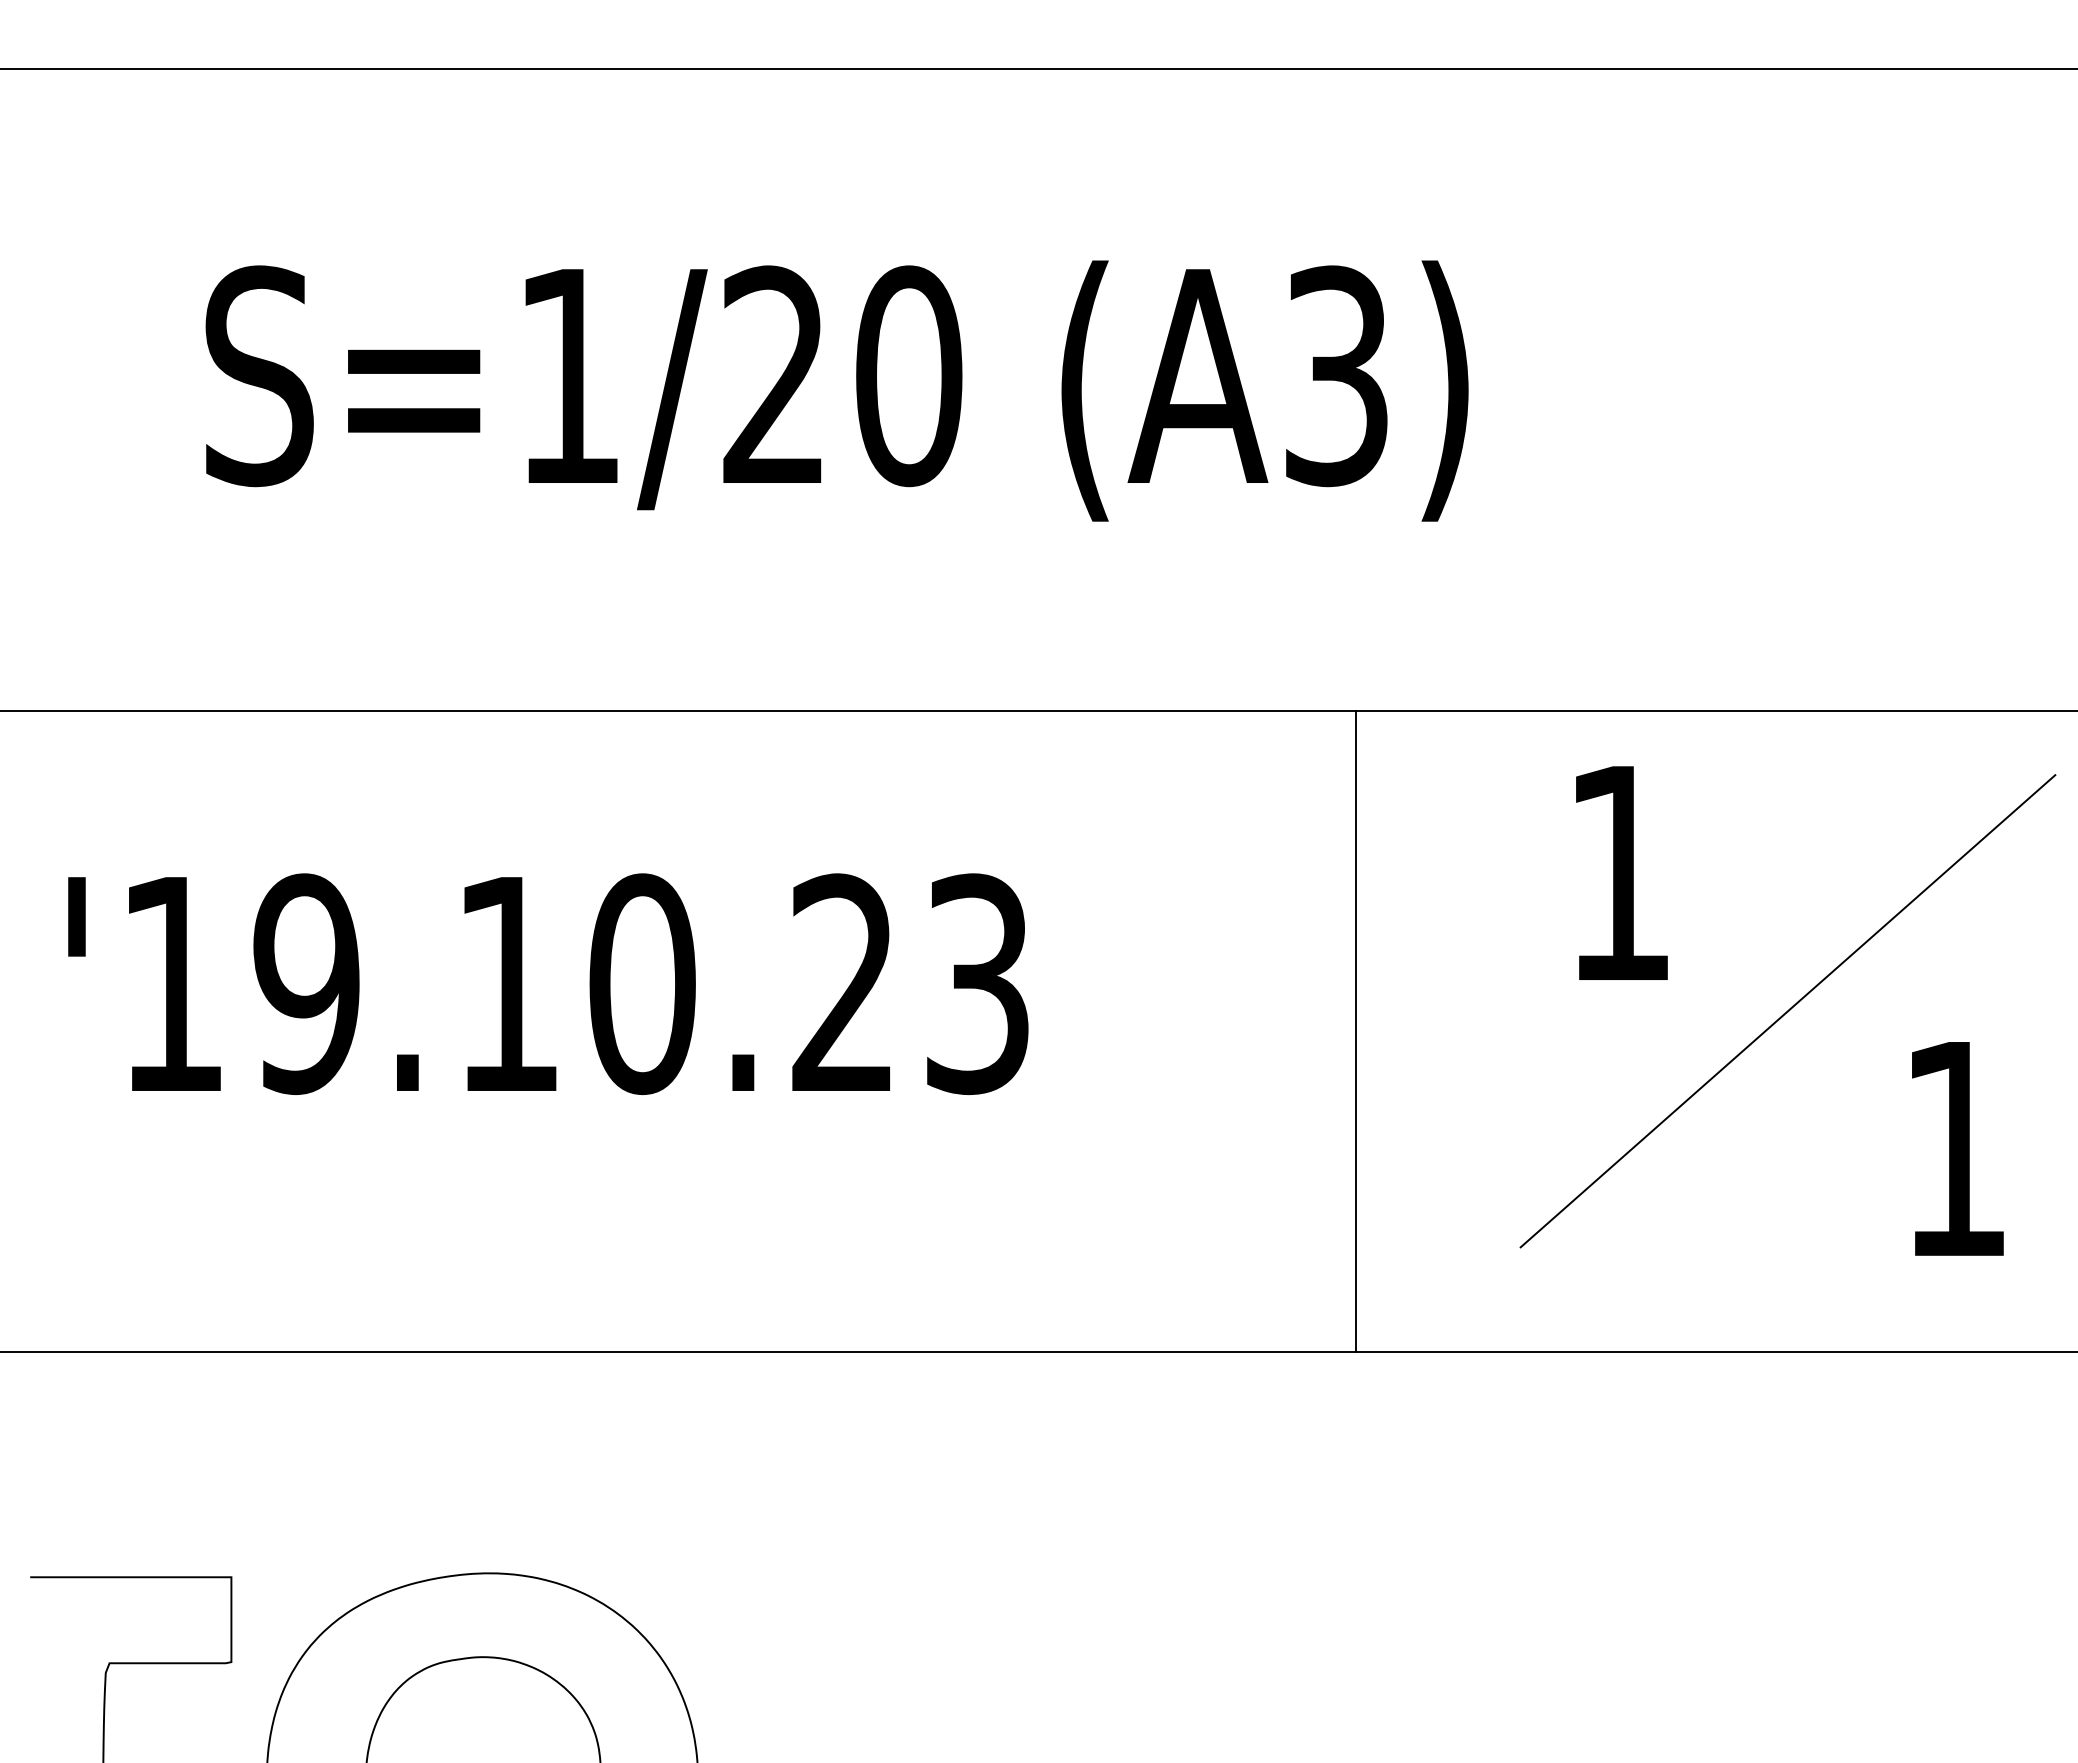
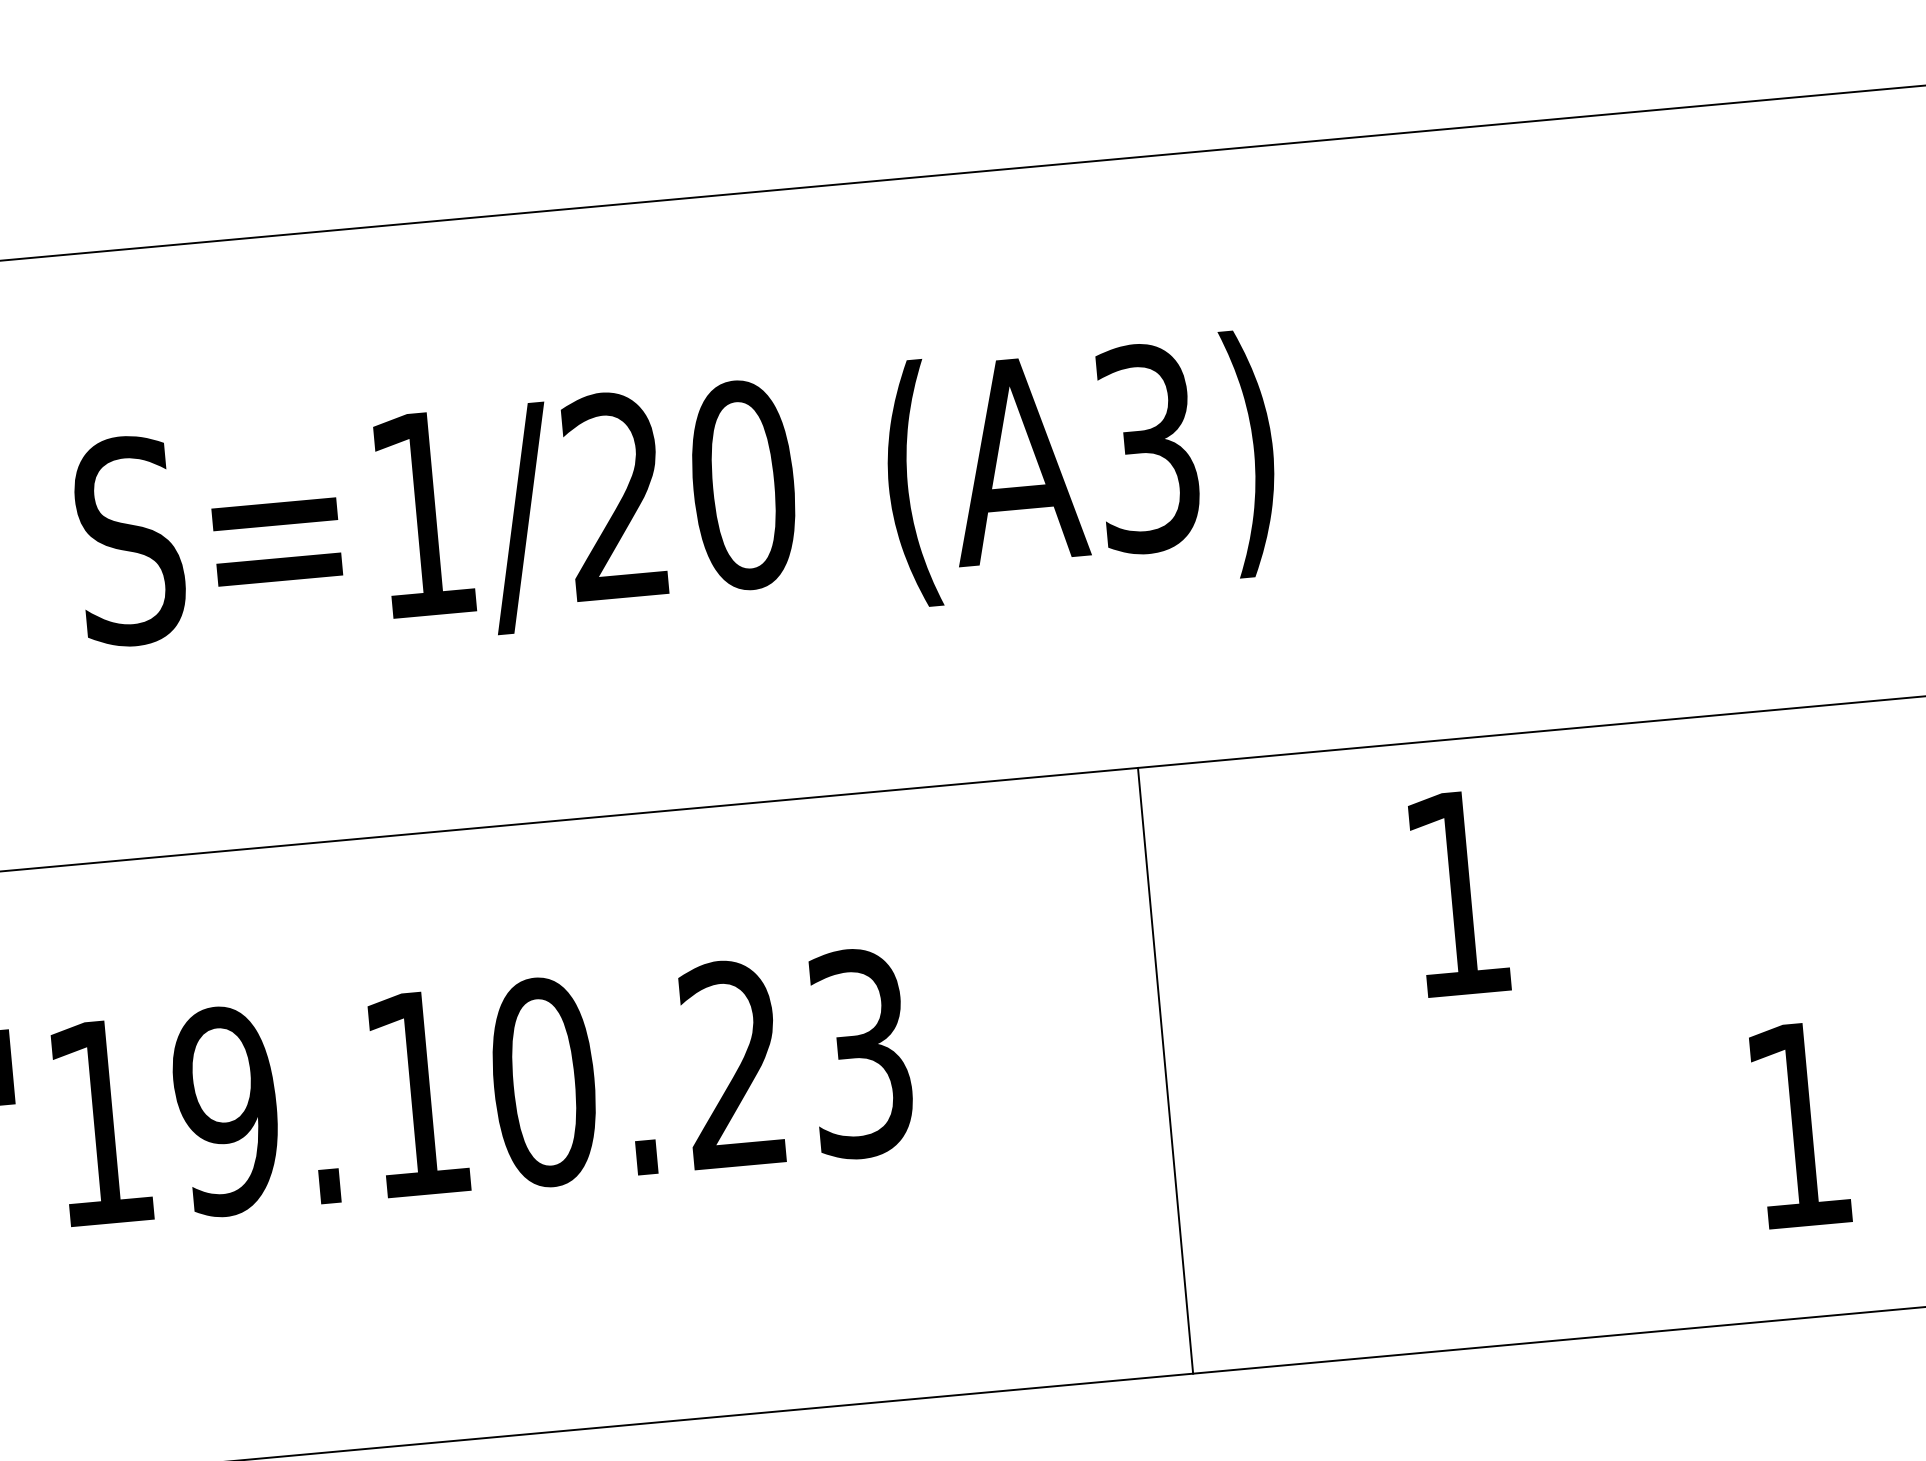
line: (1787, 1011) -> (1627, 1009), removed
line: (1356, 1031) -> (1165, 1070), moved

